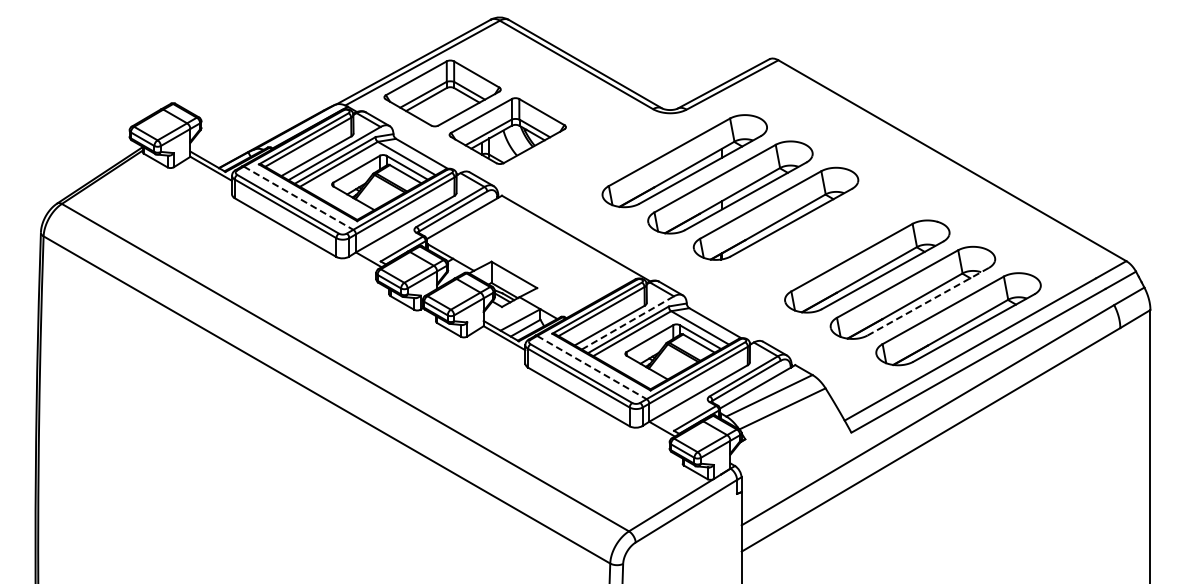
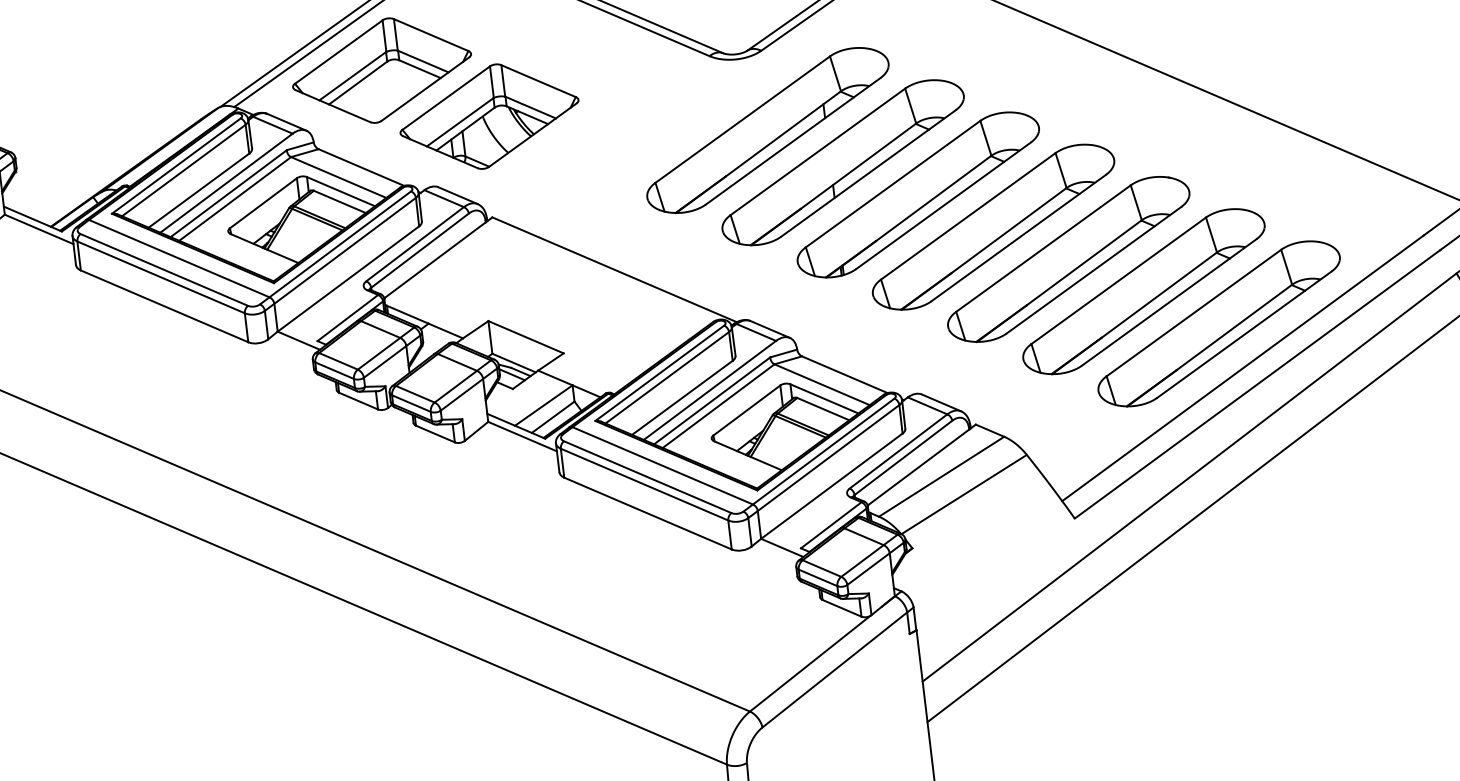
line: (299, 198) -> (180, 258), dashed -> solid
part: (821, 240) -> (993, 227), added
line: (927, 301) -> (1168, 302), dashed -> solid
line: (628, 322) -> (710, 389), dashed -> solid
line: (592, 367) -> (663, 465), dashed -> solid

